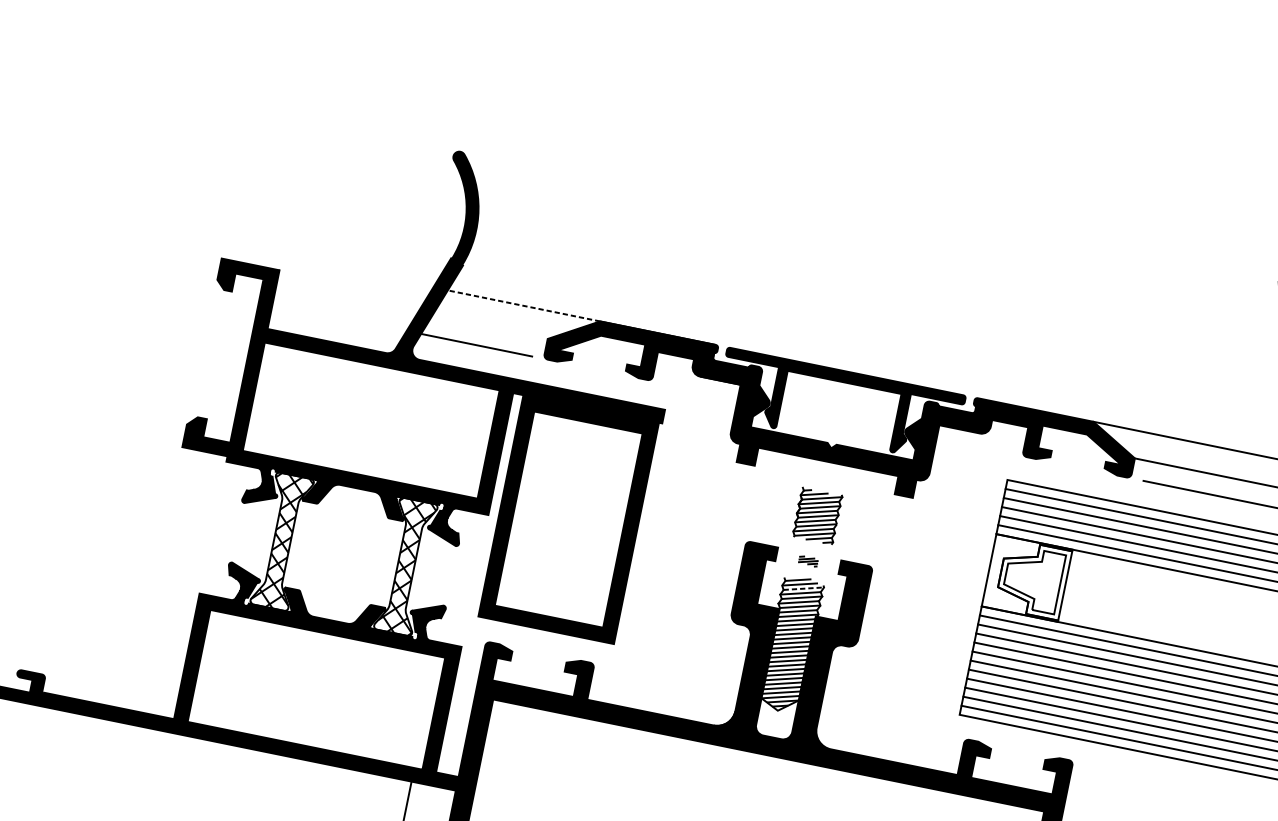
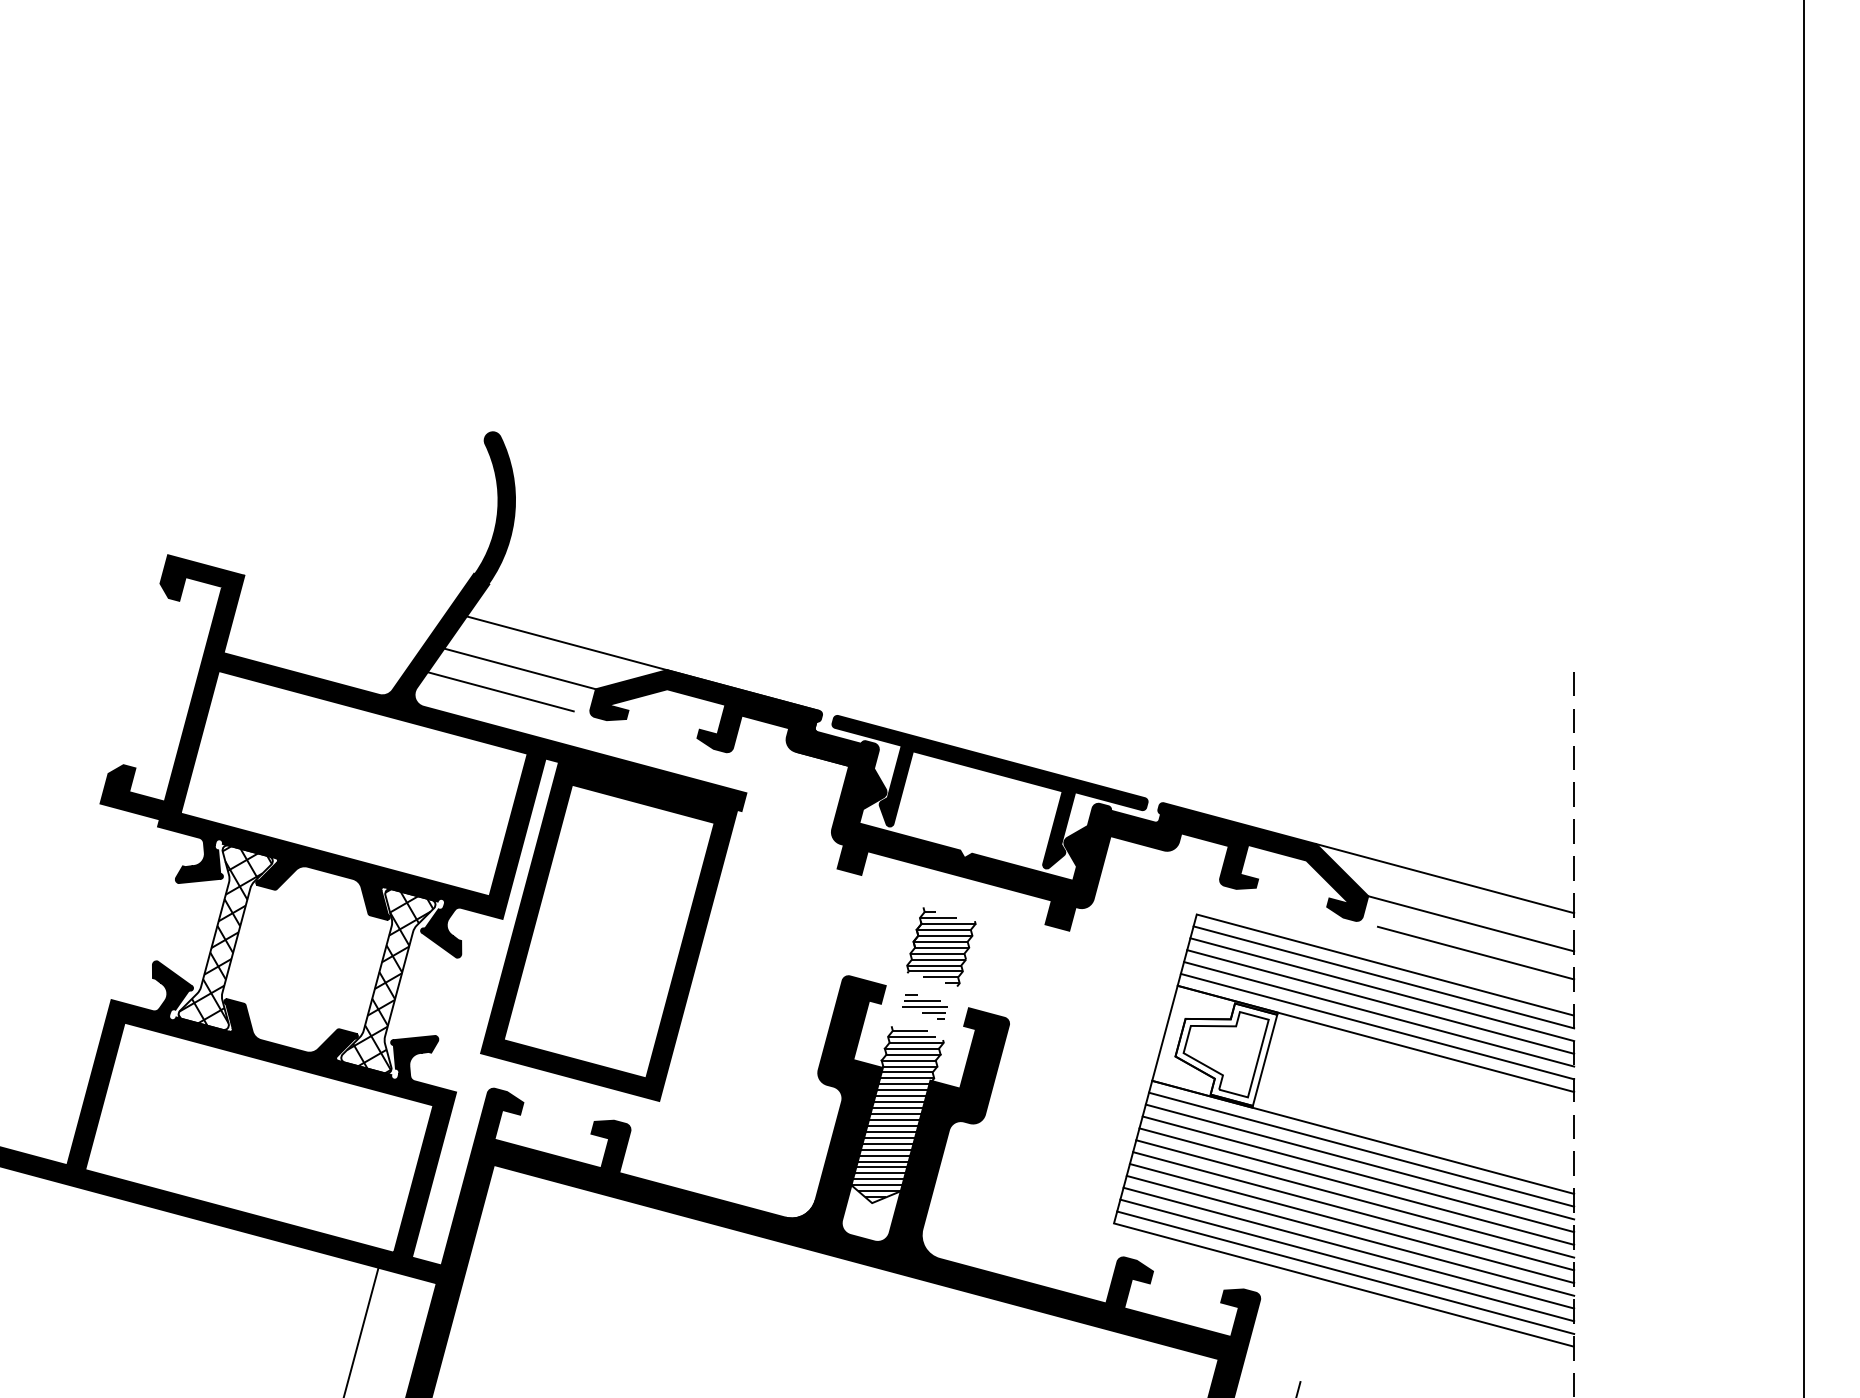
line: (524, 306) -> (567, 643), dashed -> solid
line: (489, 326) -> (519, 668), added
part: (808, 561) -> (924, 1006), size x1.67
line: (804, 588) -> (917, 1042), dashed -> solid

